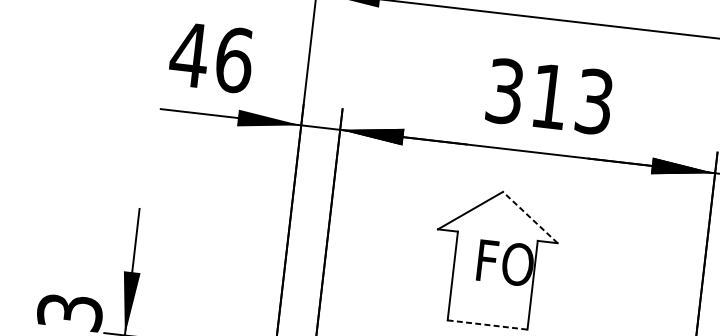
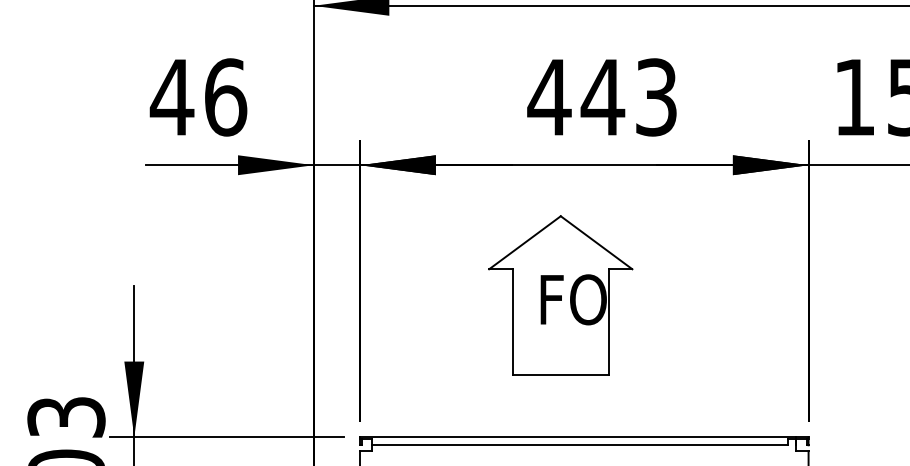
text: (527, 94) -> (576, 97), 313 -> 443
line: (530, 217) -> (596, 242), dashed -> solid
line: (487, 325) -> (560, 375), dashed -> solid

